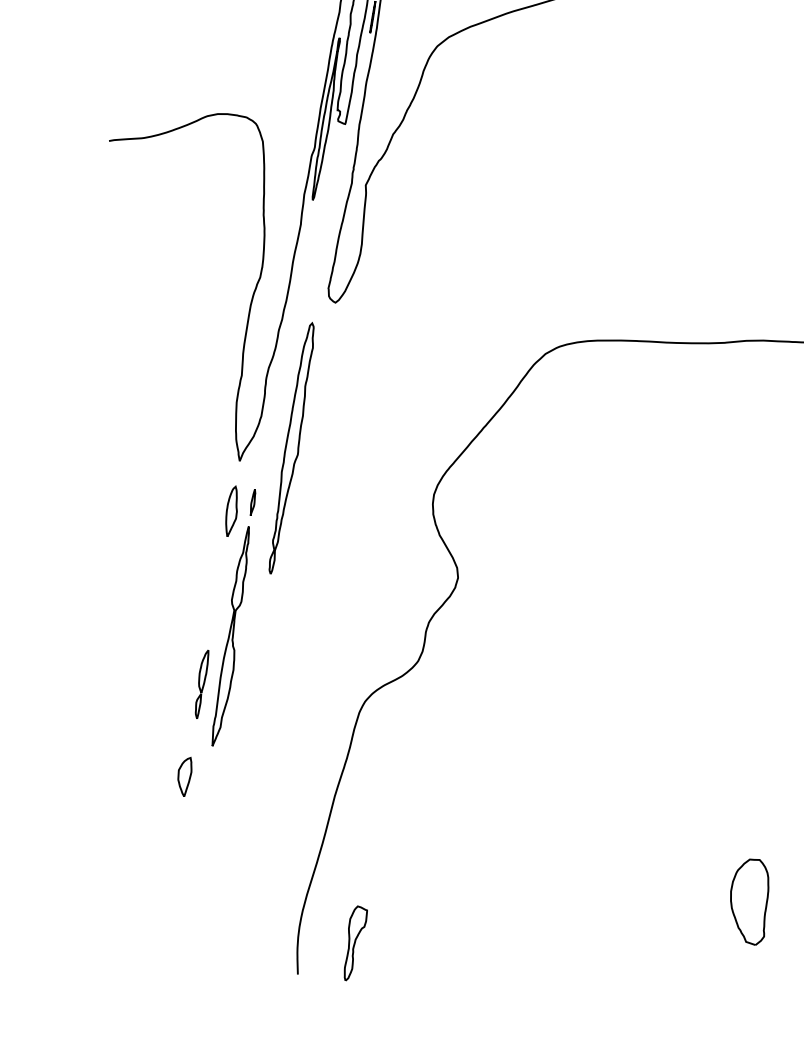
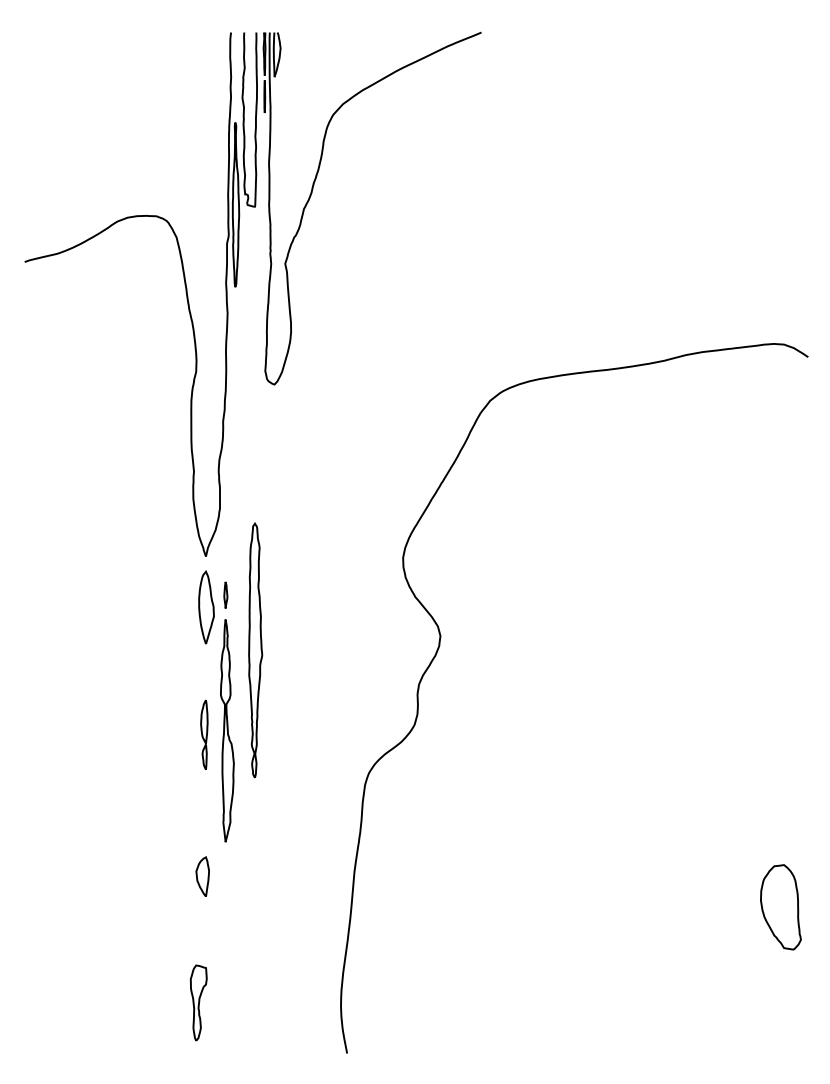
part: (292, 448) -> (255, 650), moved
part: (231, 511) -> (206, 607), size x1.43
part: (201, 683) -> (204, 734), moved
part: (354, 943) -> (198, 1002), moved

